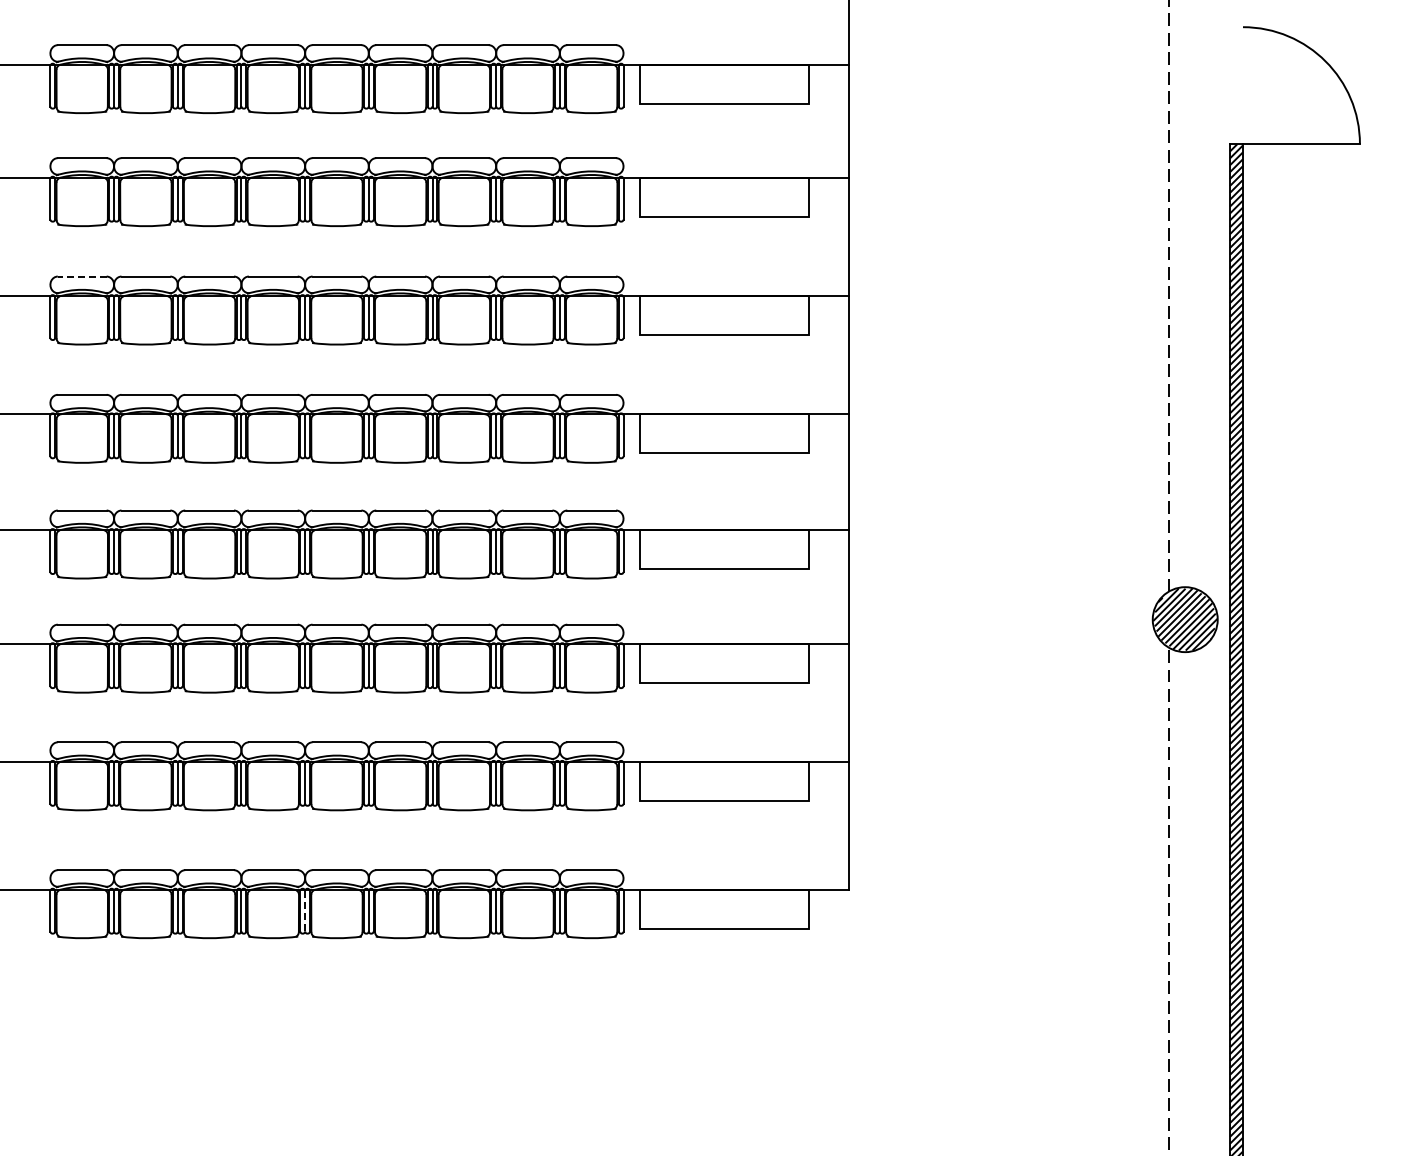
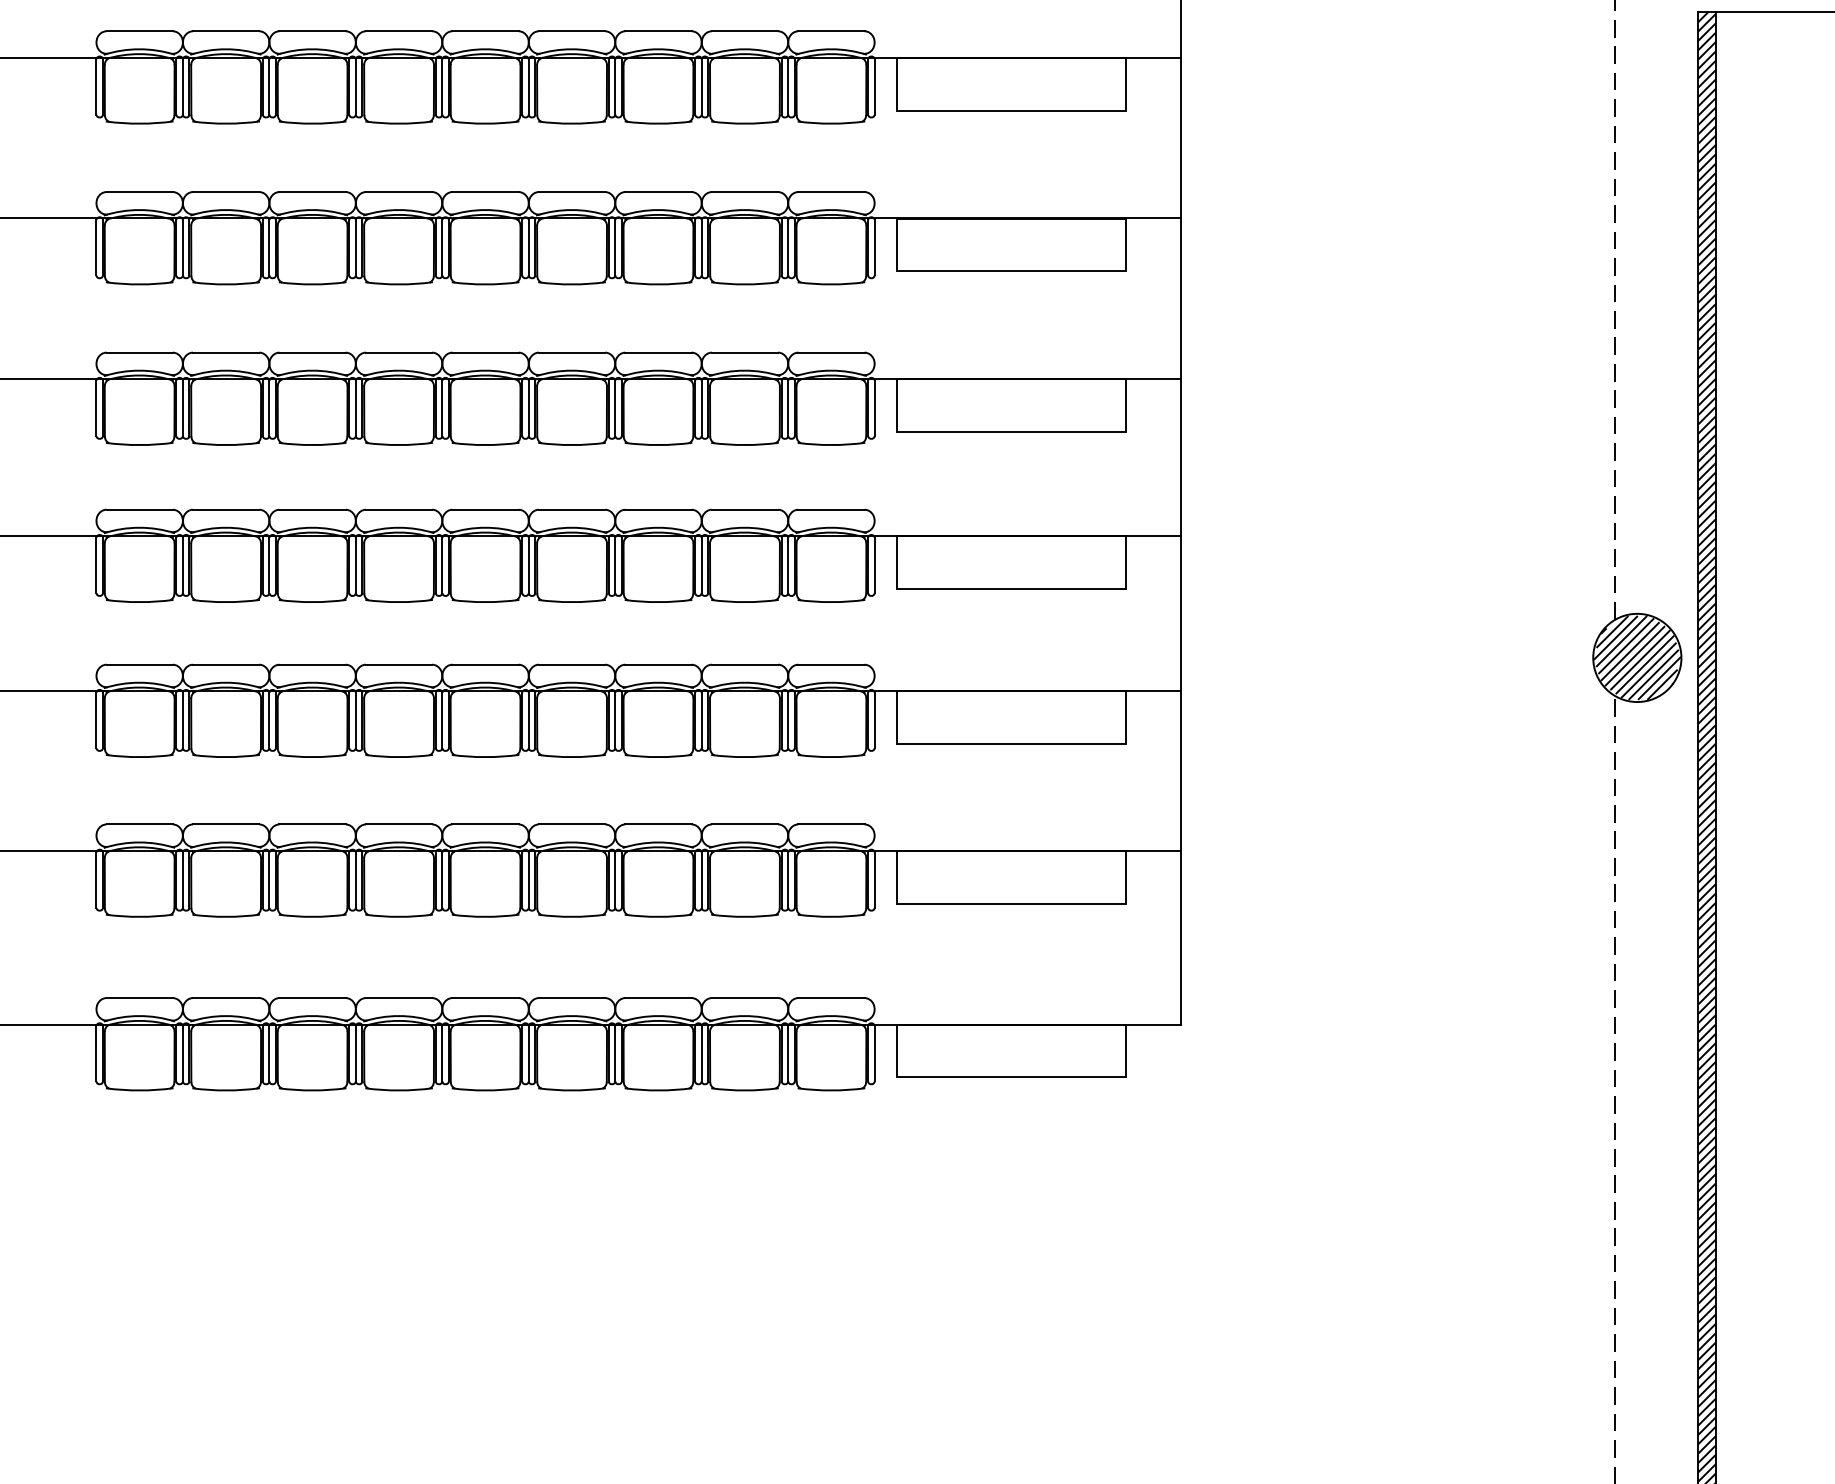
line: (81, 276) -> (138, 191), dashed -> solid
line: (305, 911) -> (442, 1054), dashed -> solid

